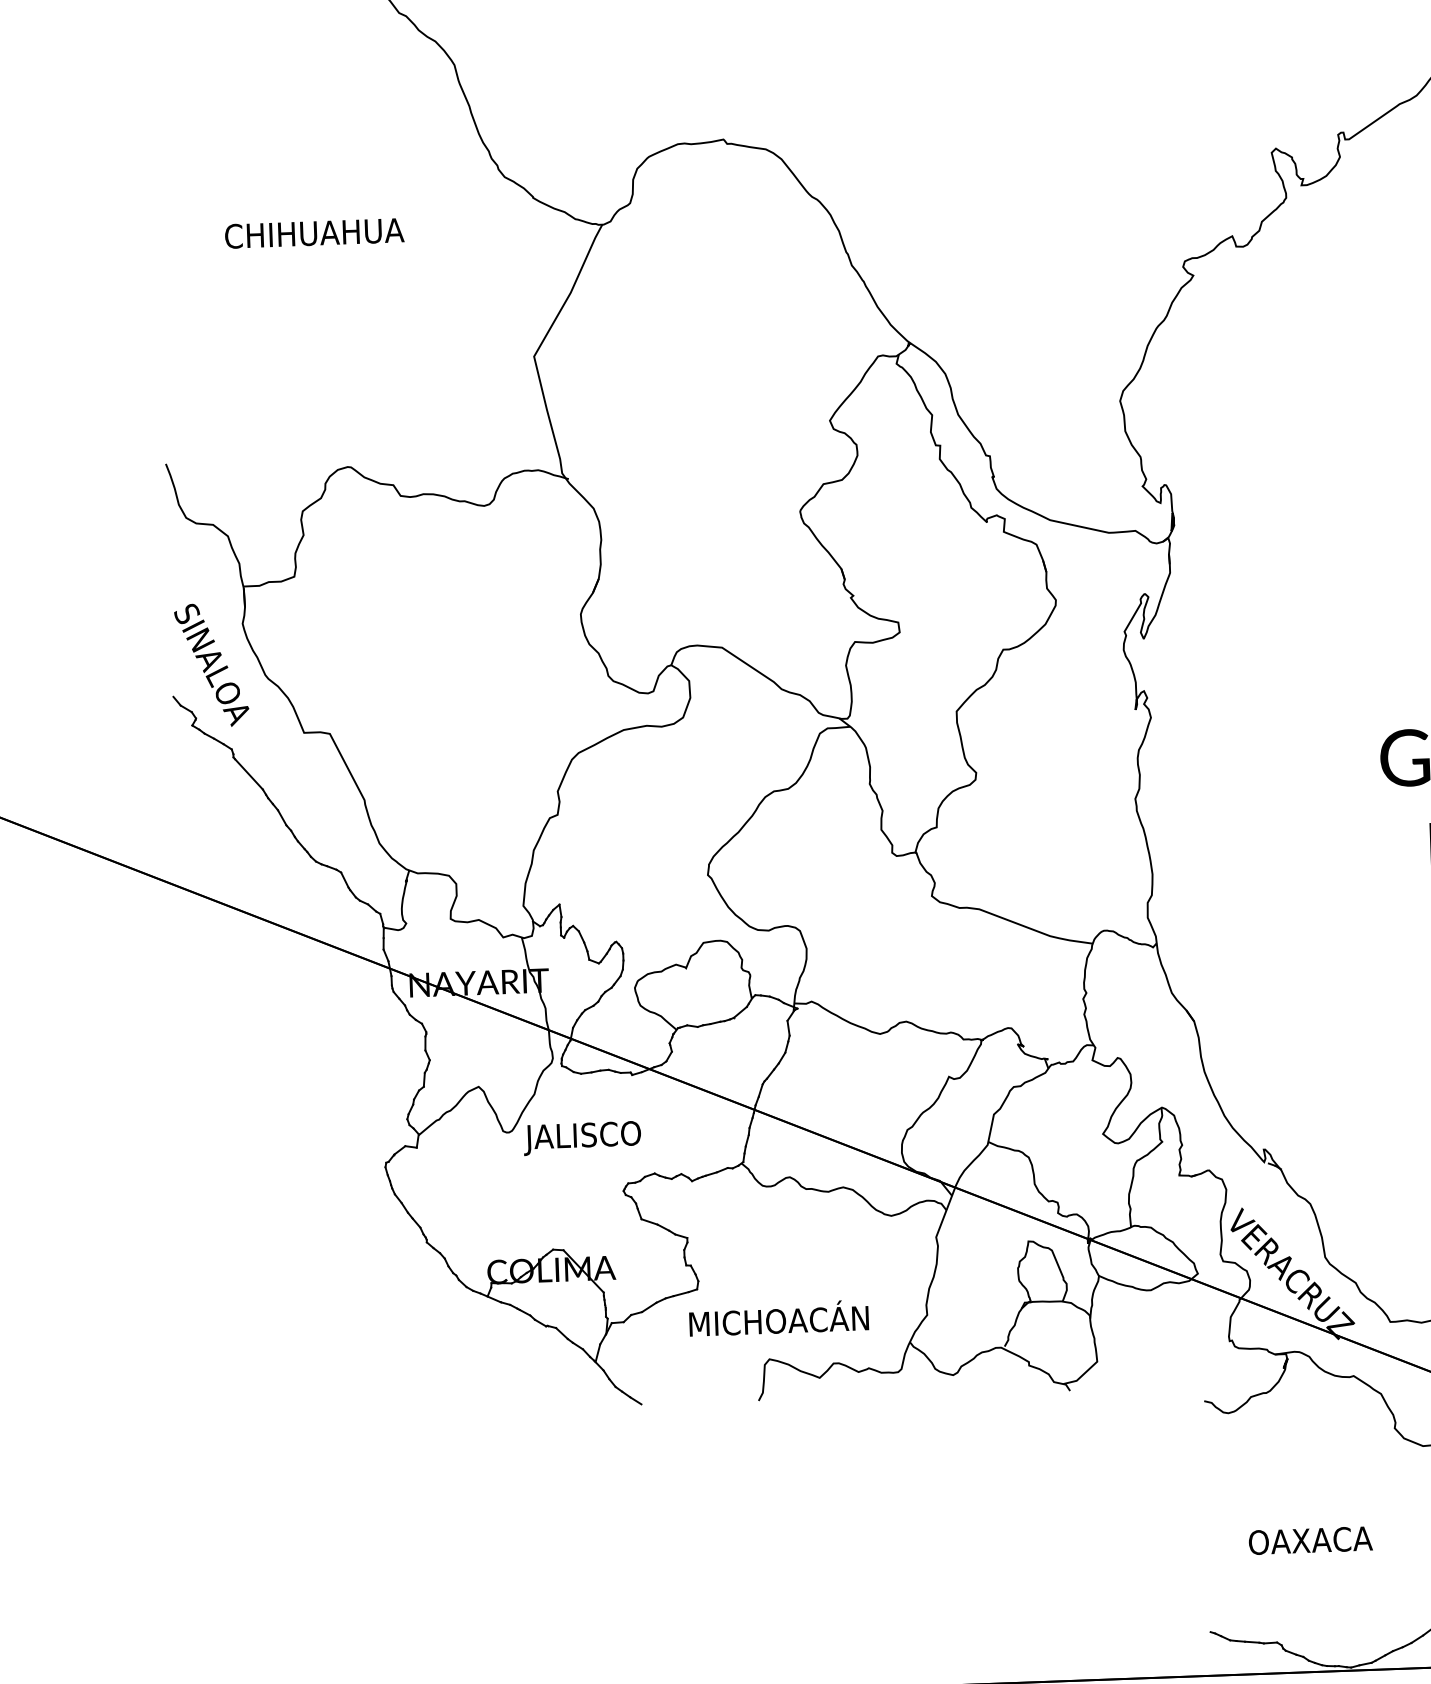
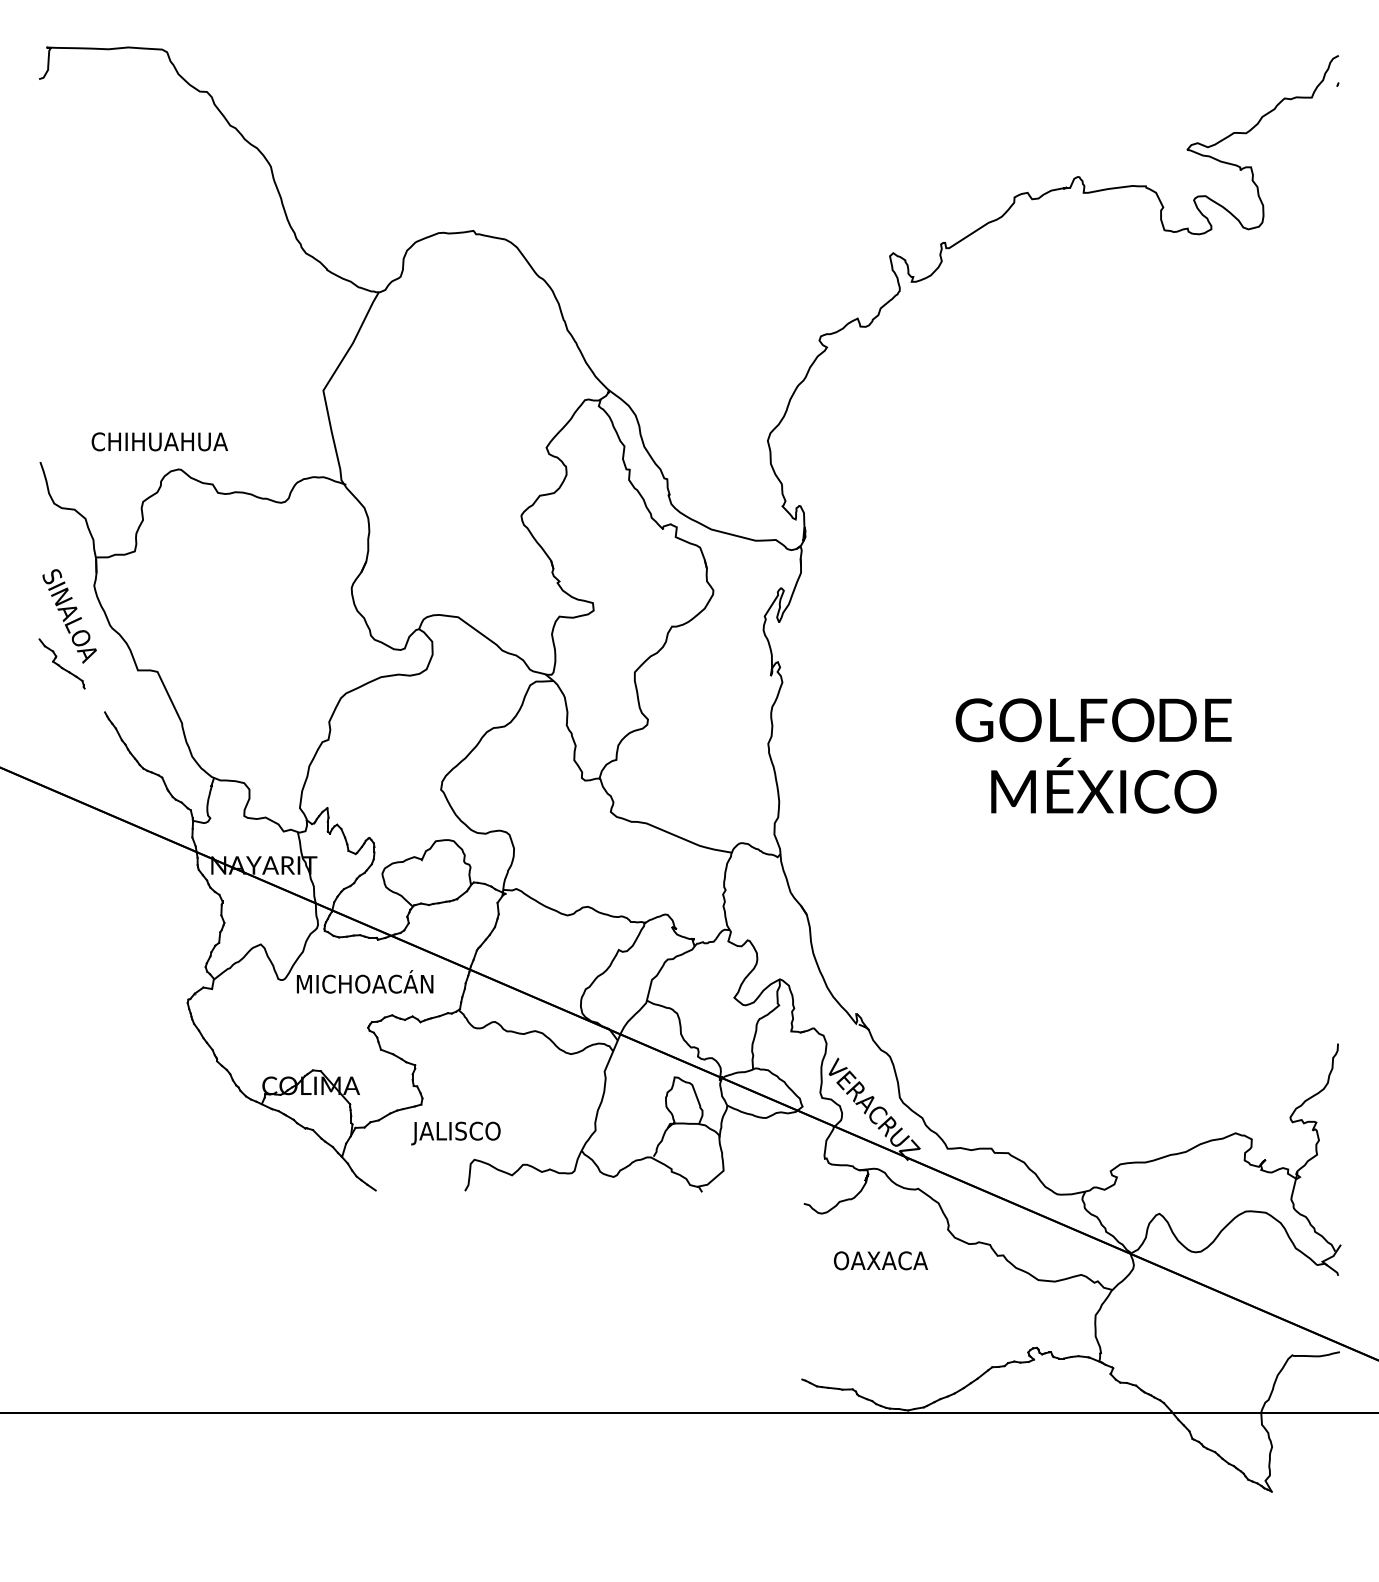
text: (314, 232) -> (159, 441), moved
line: (248, 774) -> (94, 700), removed
text: (615, 1134) -> (363, 984), JALISCO -> MICHOACÁN
text: (776, 1321) -> (480, 1131), MICHOACÁN -> JALISCO
text: (1310, 1540) -> (880, 1260), moved

